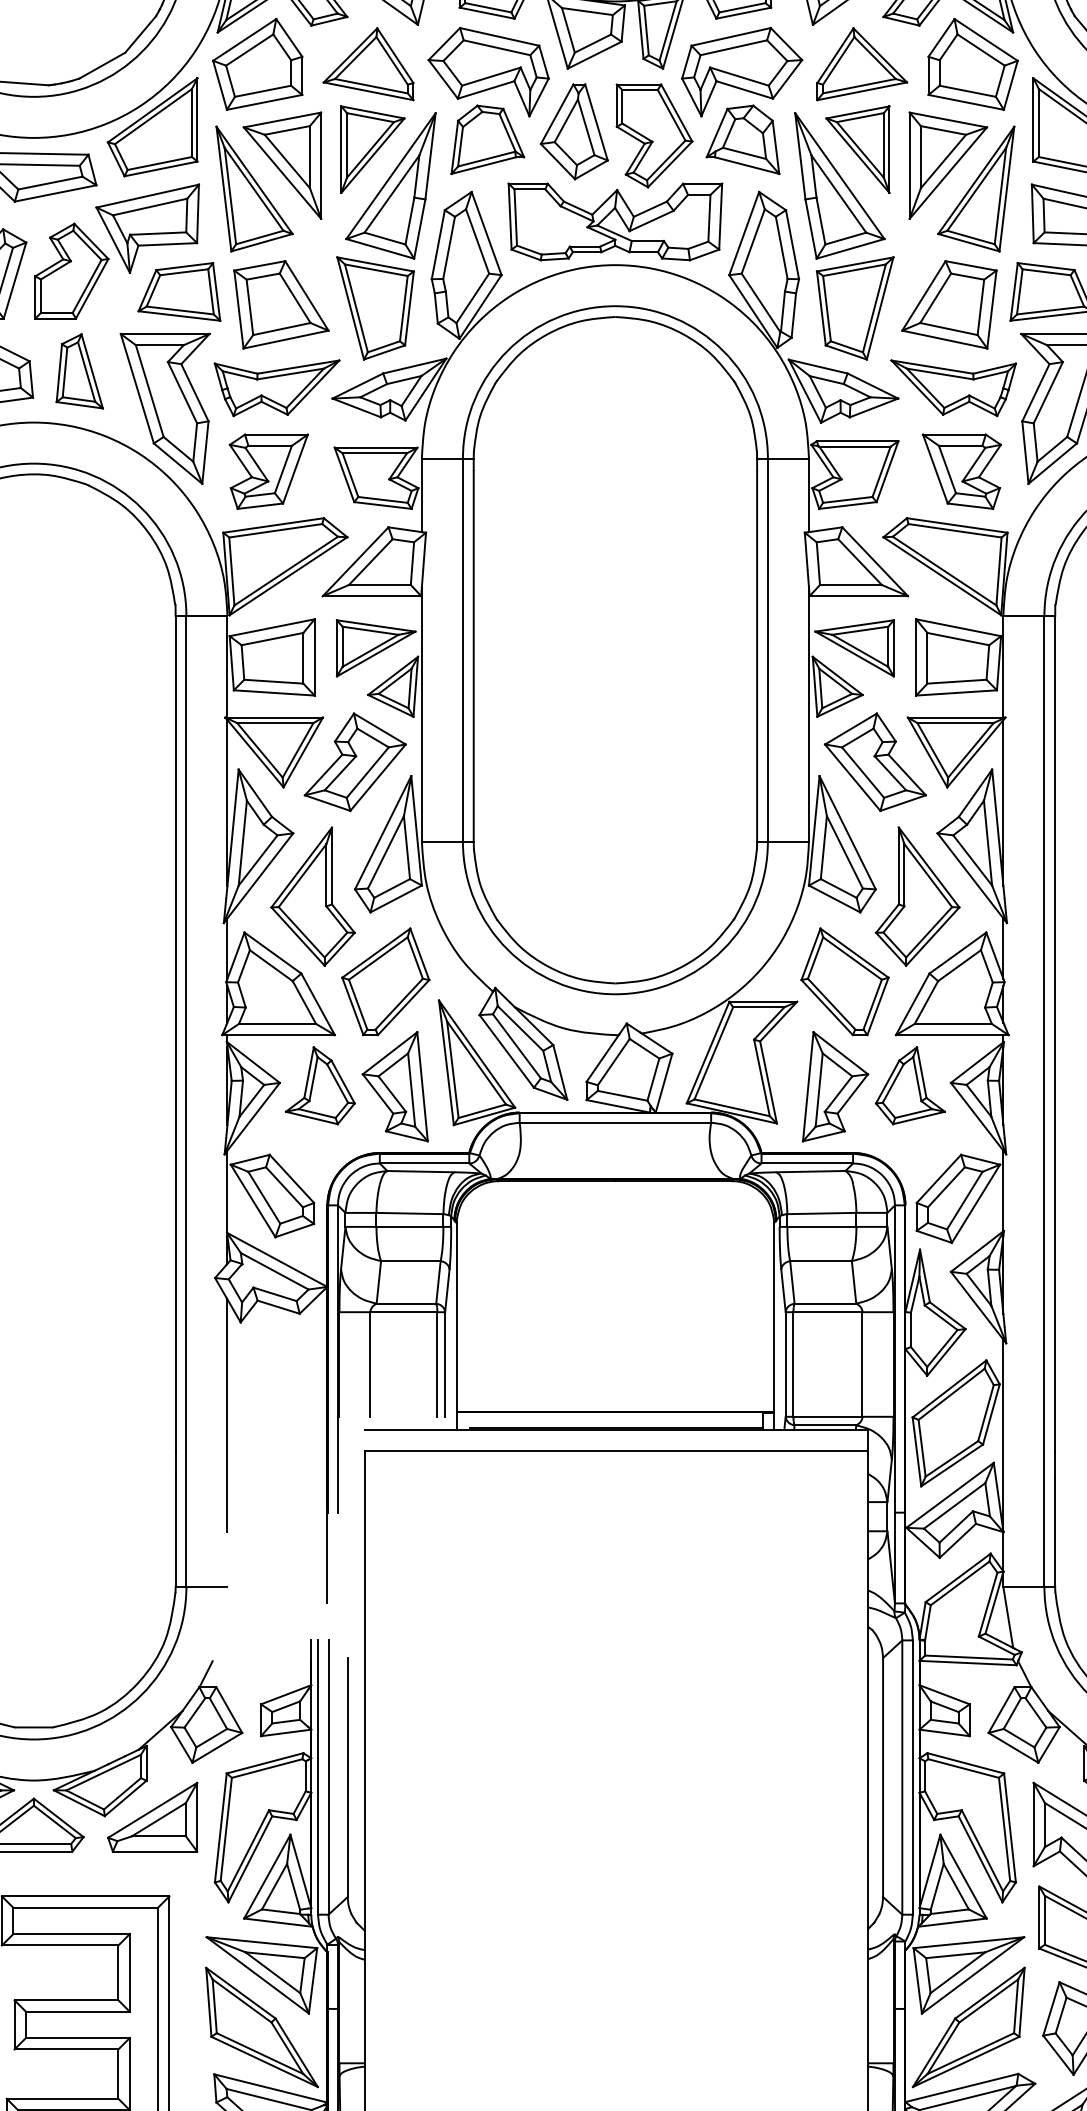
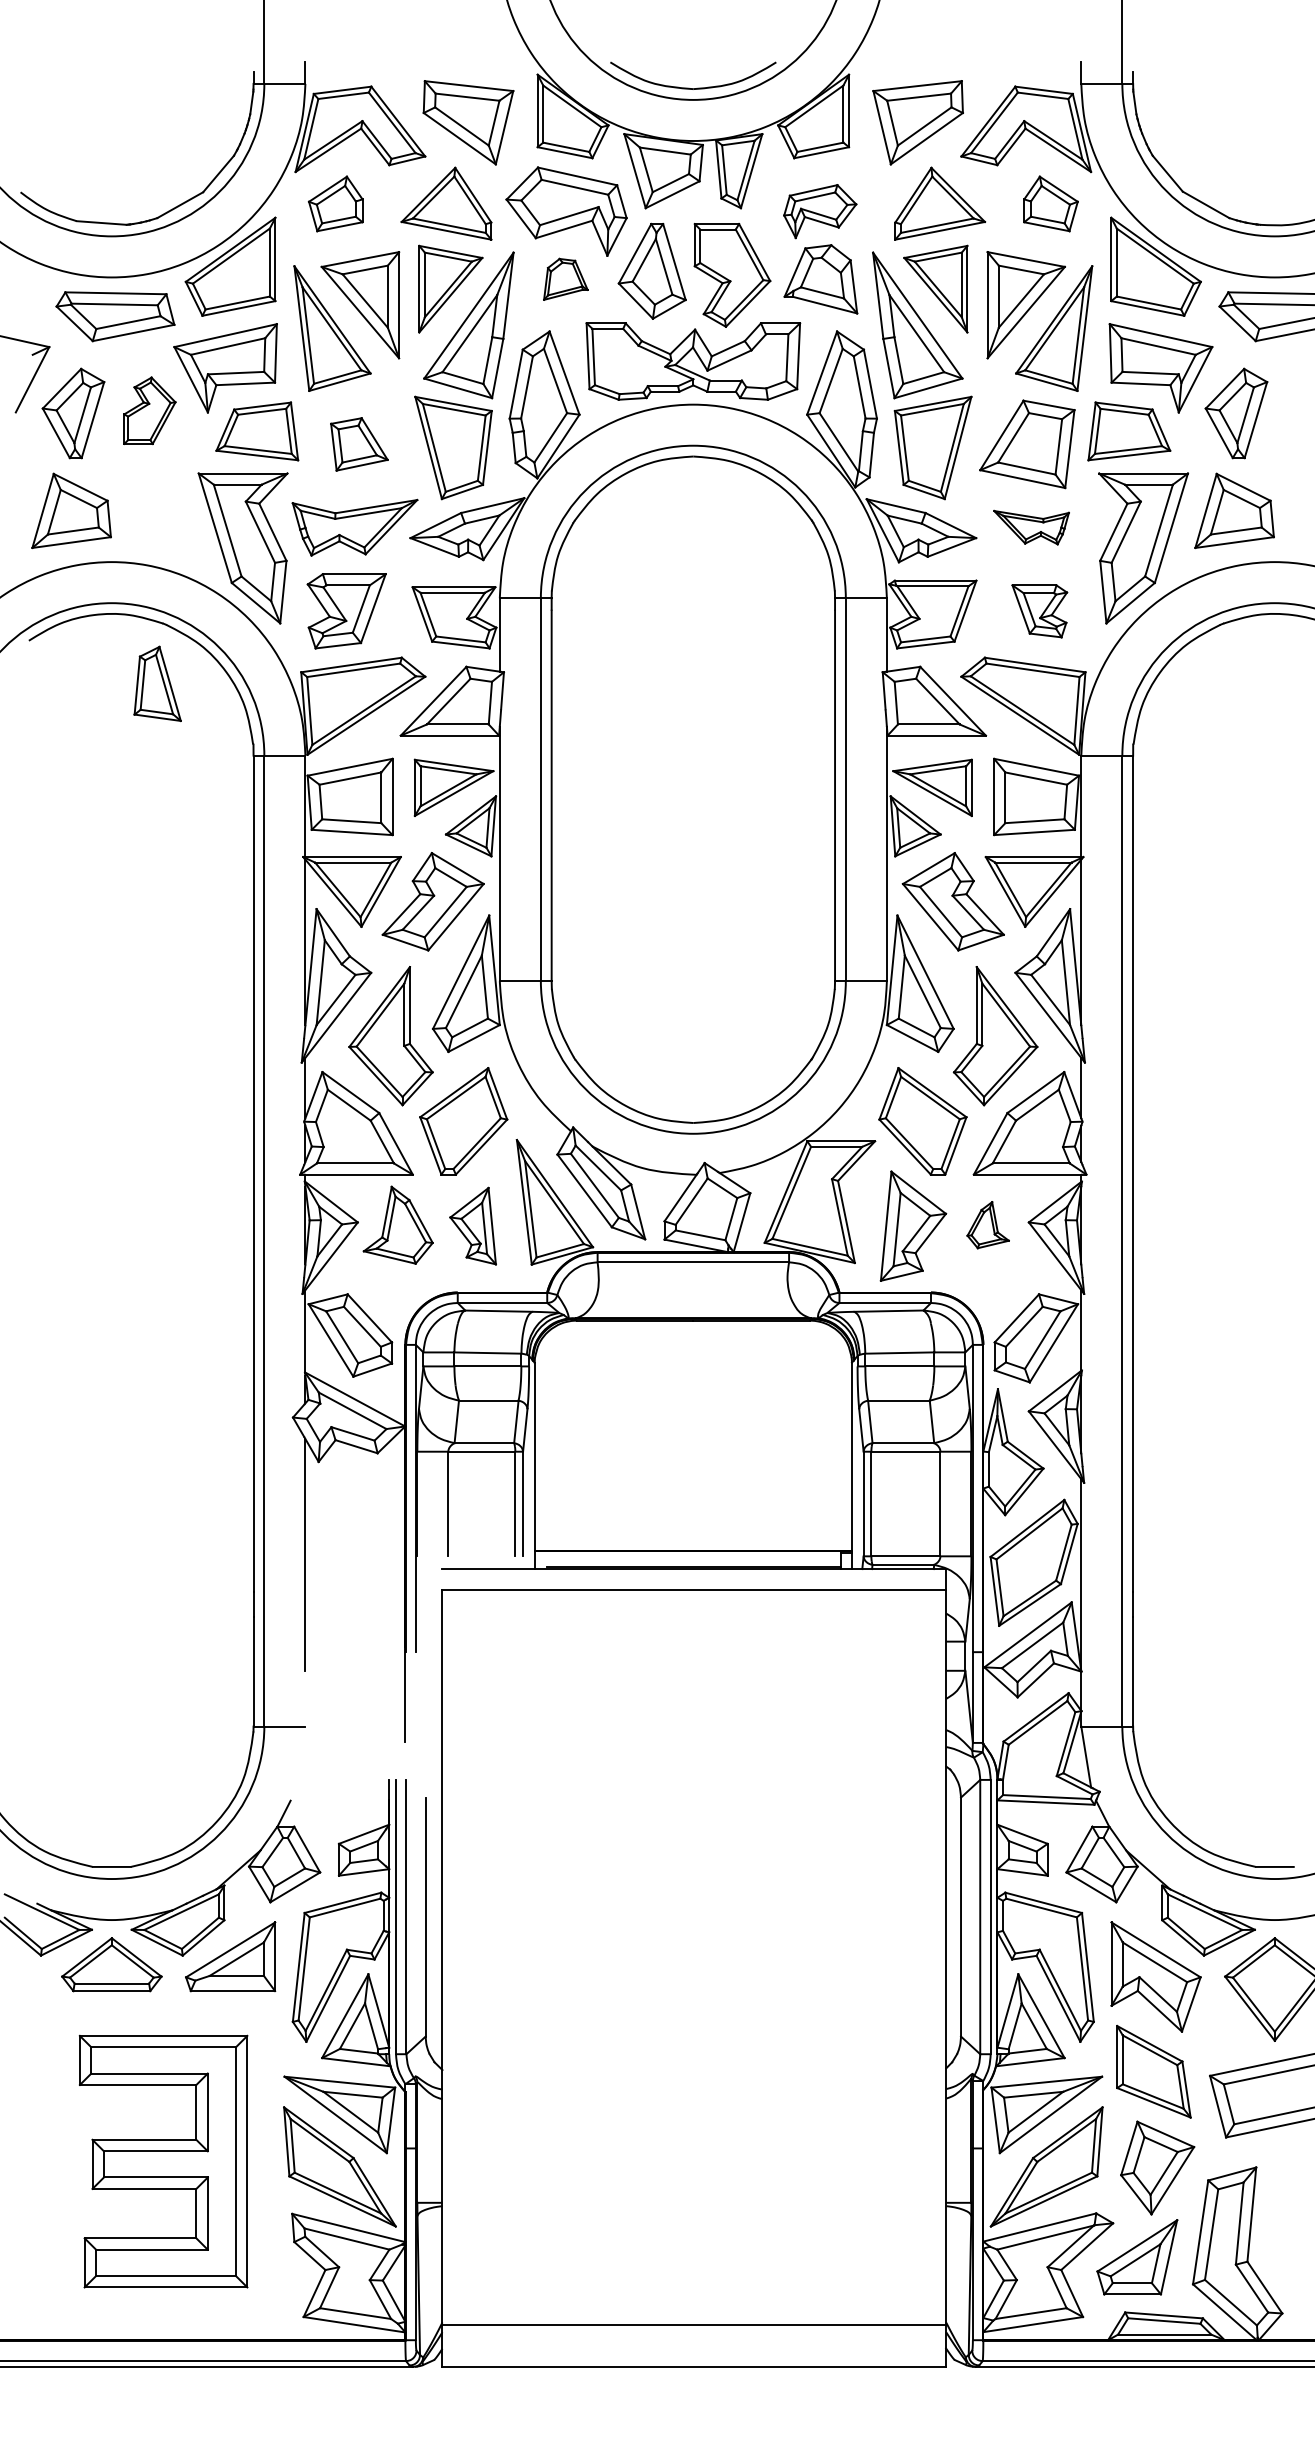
part: (257, 63) -> (335, 203), size x0.6
part: (972, 63) -> (1050, 203), size x0.6
part: (742, 71) -> (820, 211), size x0.6
part: (487, 139) -> (565, 279), size x0.6
part: (71, 270) -> (149, 410), size x0.7
part: (281, 304) -> (359, 444), size x0.6
part: (79, 370) -> (157, 683), moved
part: (953, 387) -> (1031, 527), size x0.6
part: (961, 471) -> (1039, 611), size x0.7
part: (909, 1084) -> (987, 1224), size x0.6
part: (394, 1085) -> (472, 1225), size x0.7

